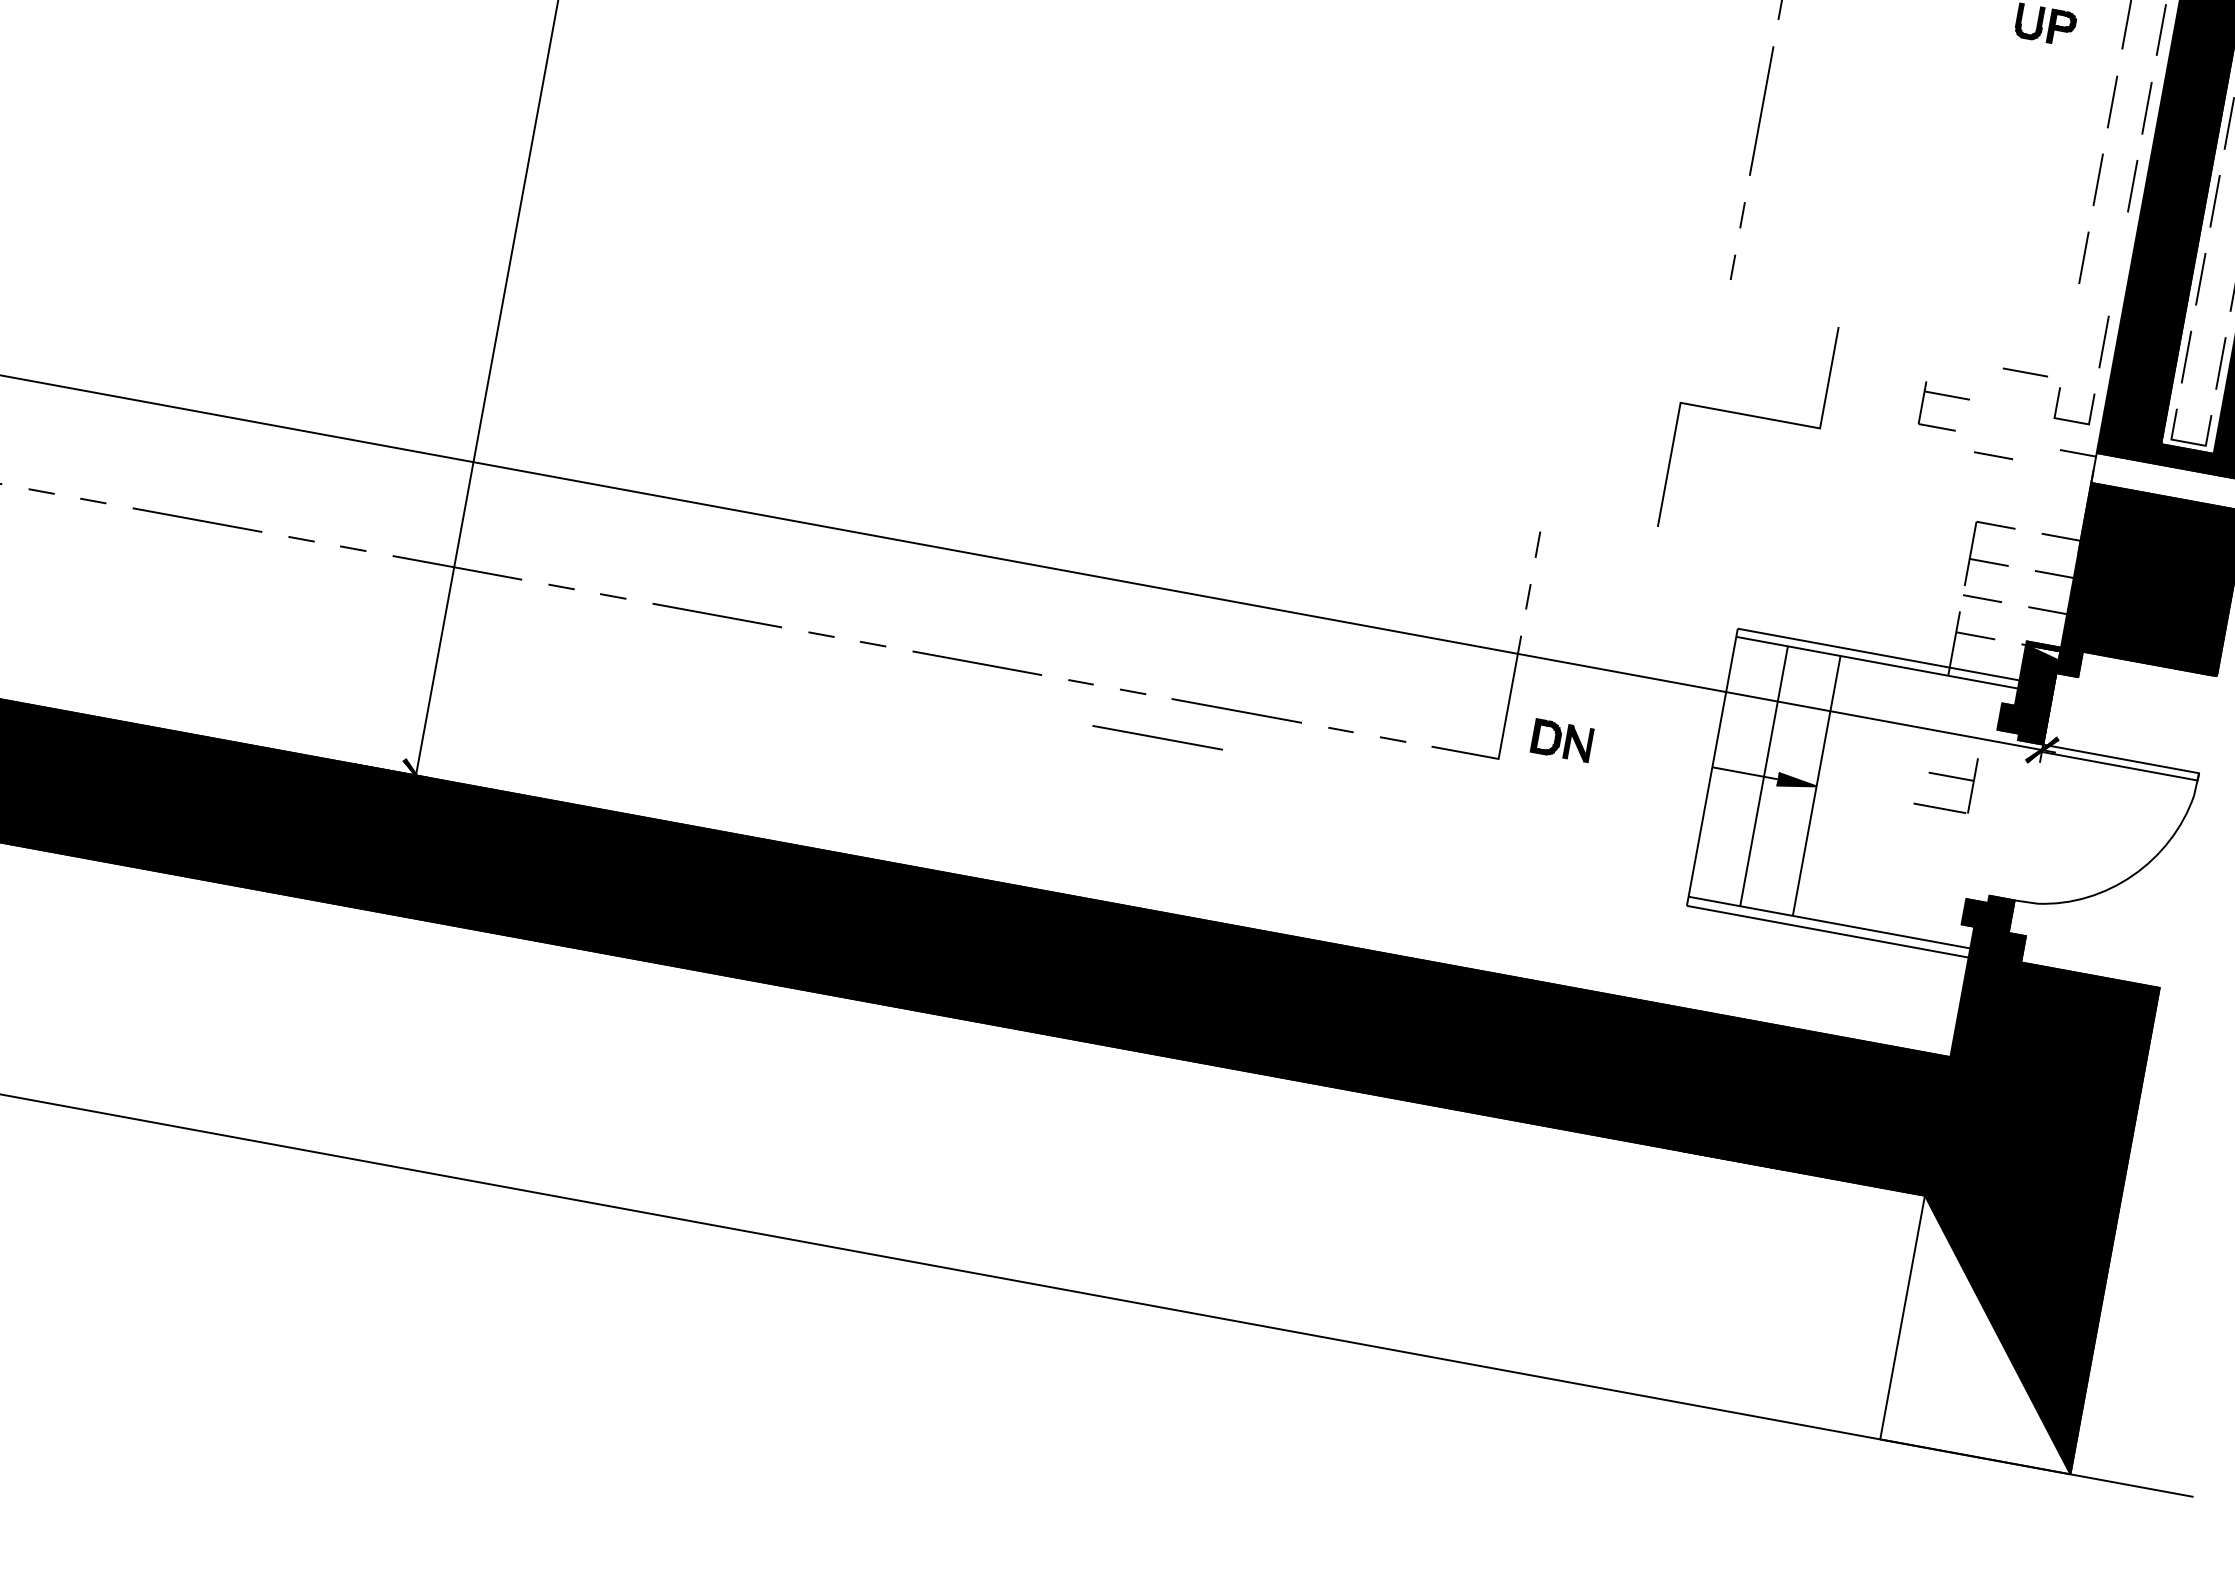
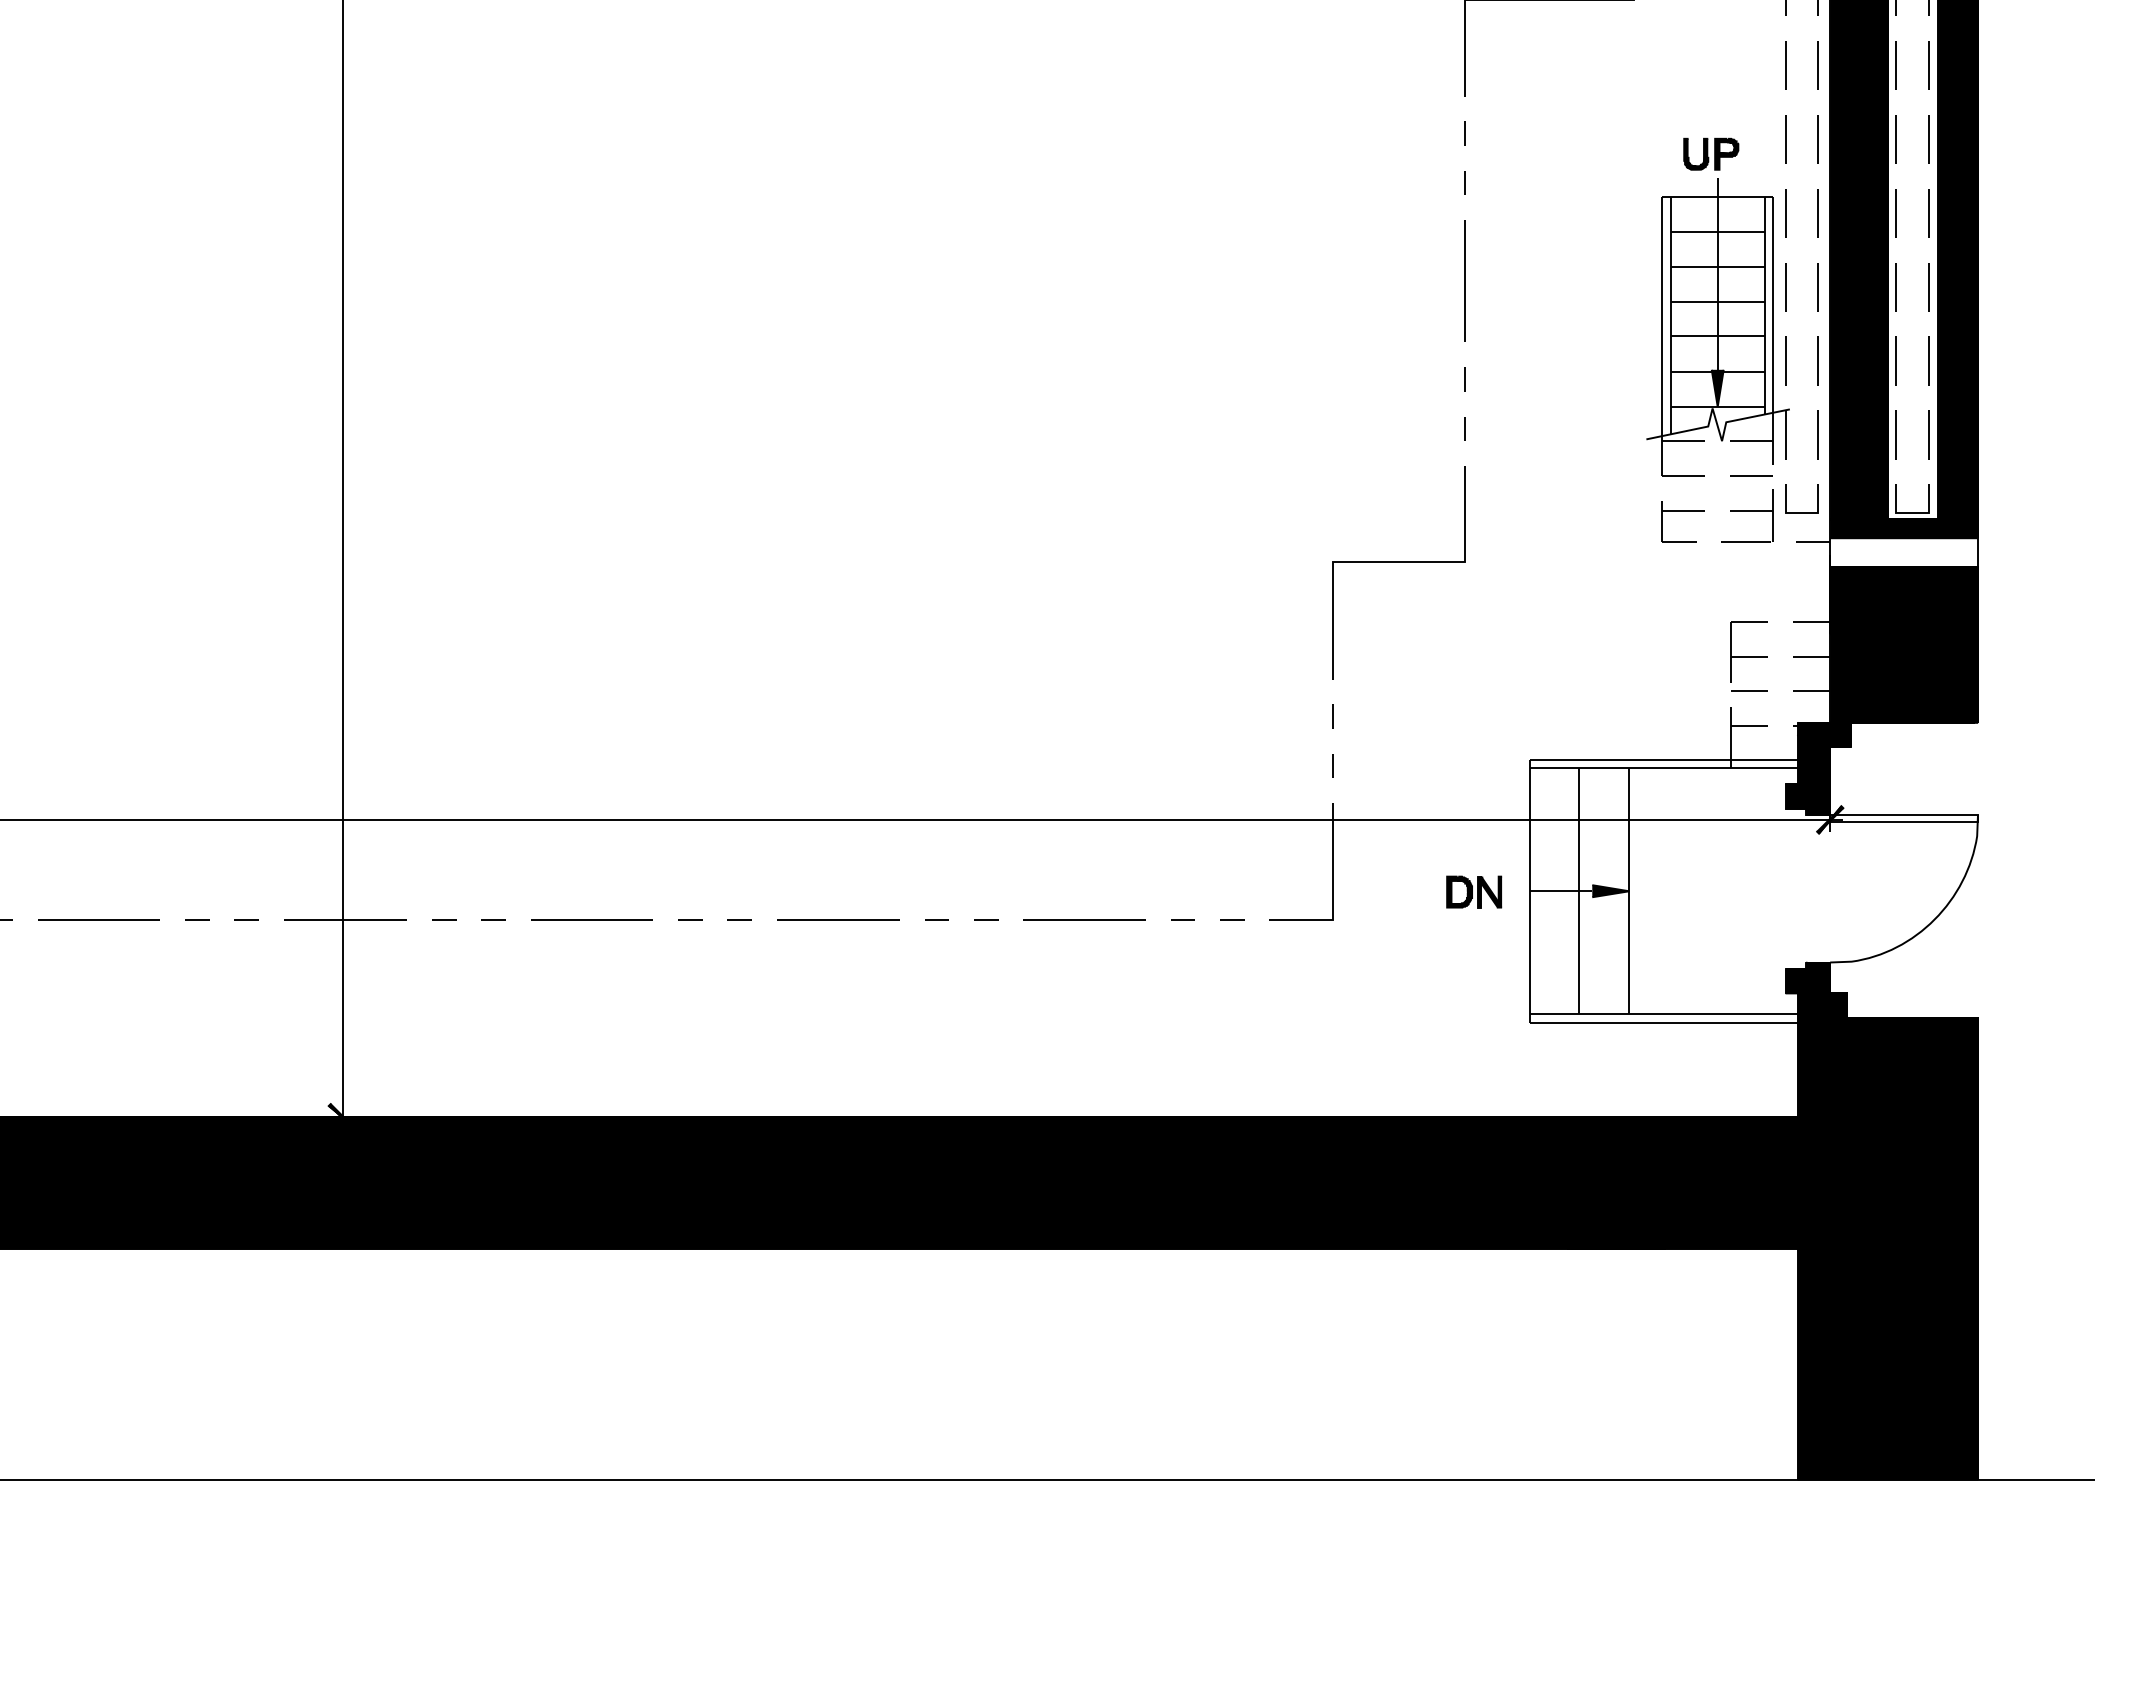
part: (2018, 208) -> (1717, 327), added
line: (2117, 263) -> (1817, 360), added
line: (1749, 415) -> (1398, 562), moved
line: (1993, 455) -> (1735, 557), removed
fill: (2041, 652) -> (1813, 730), added
line: (1157, 737) -> (1016, 957), removed
part: (1562, 740) -> (1474, 891), moved
part: (1946, 781) -> (1747, 515), moved
fill: (1997, 1334) -> (1887, 1363), added

